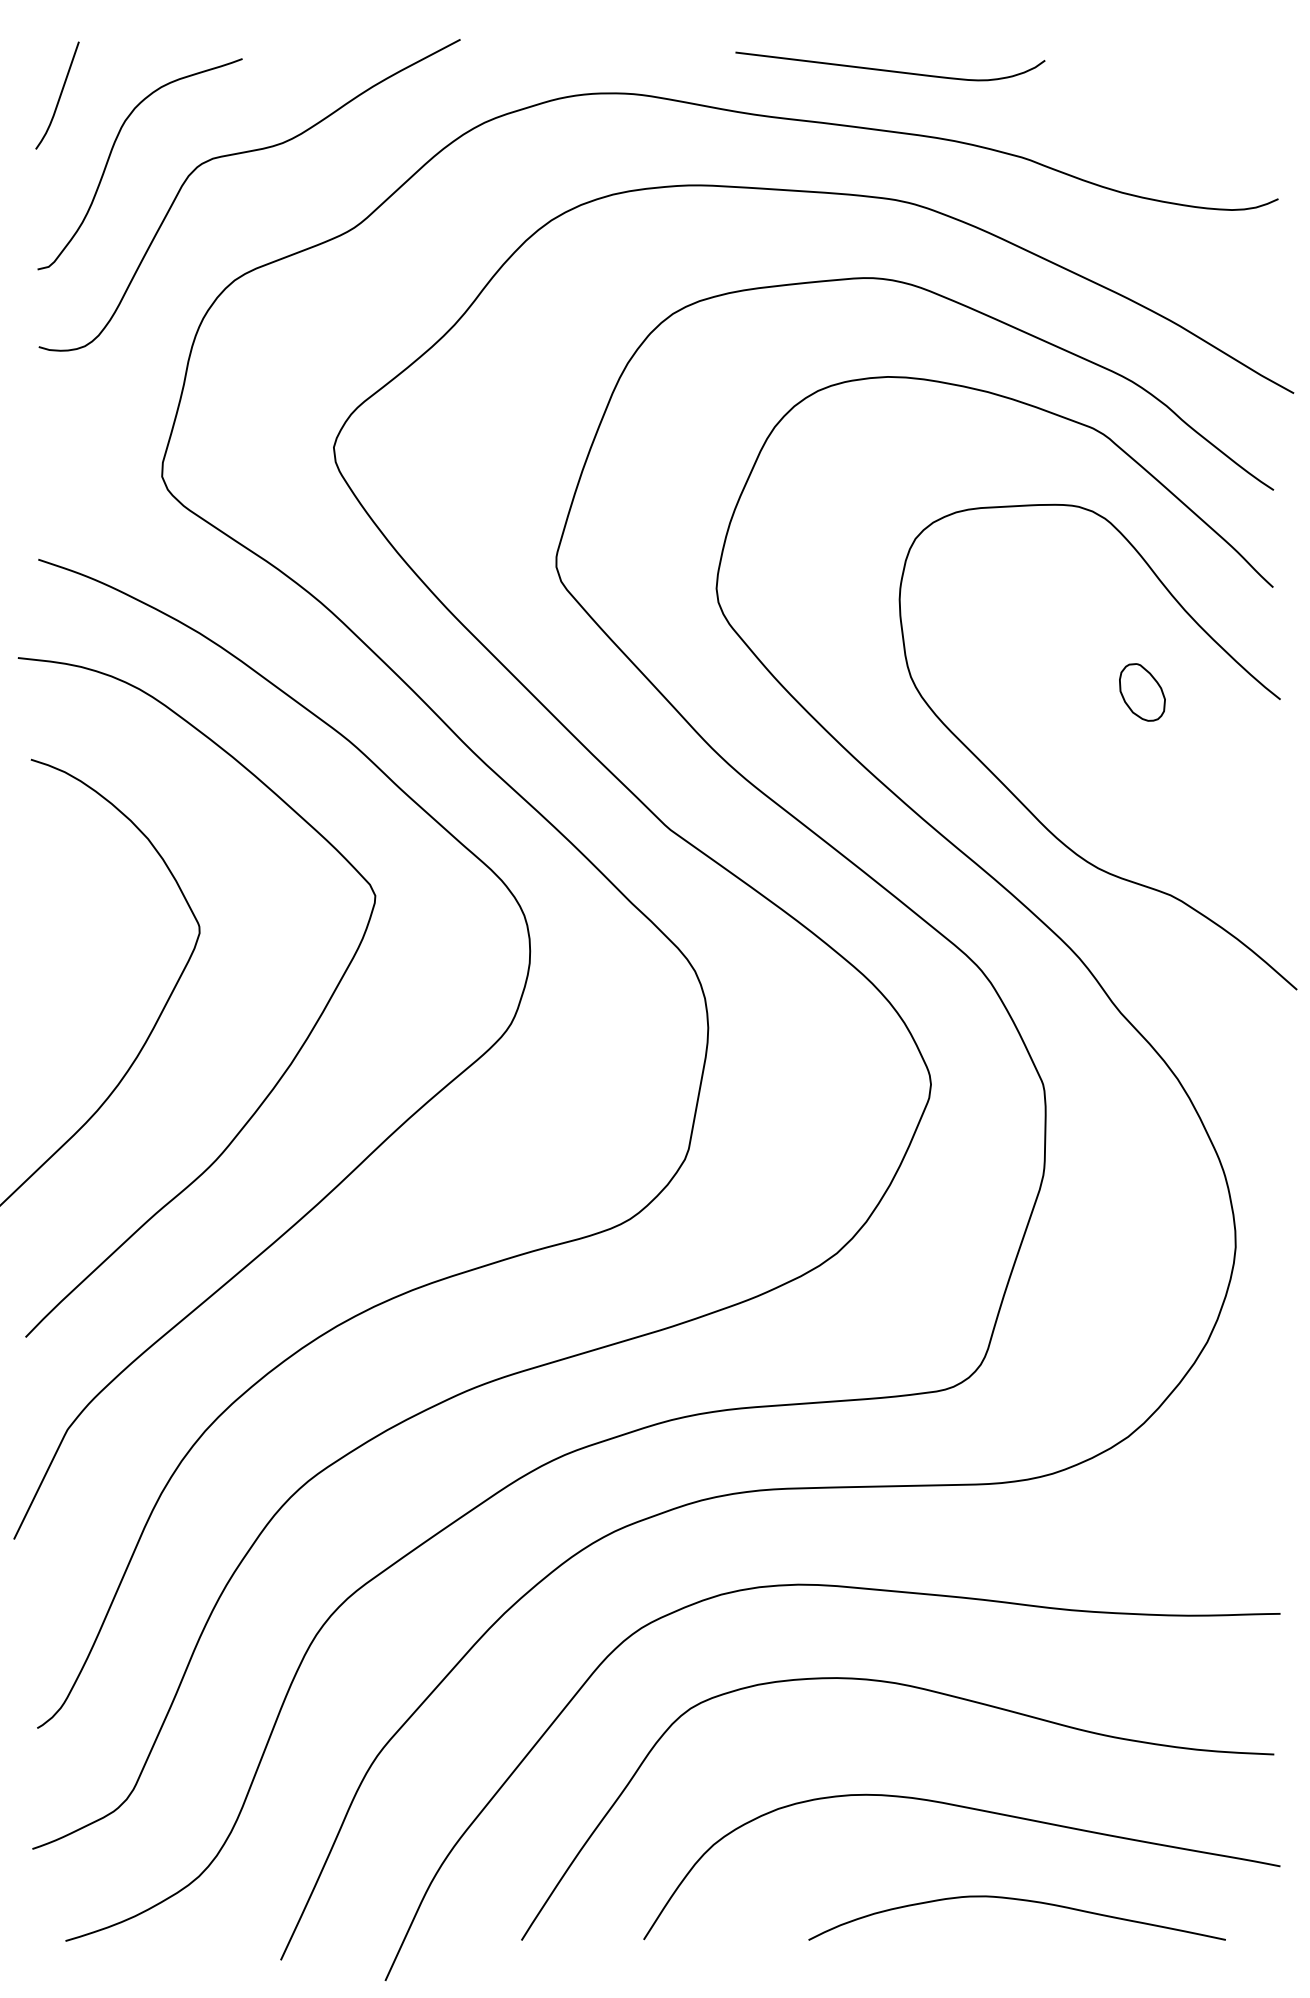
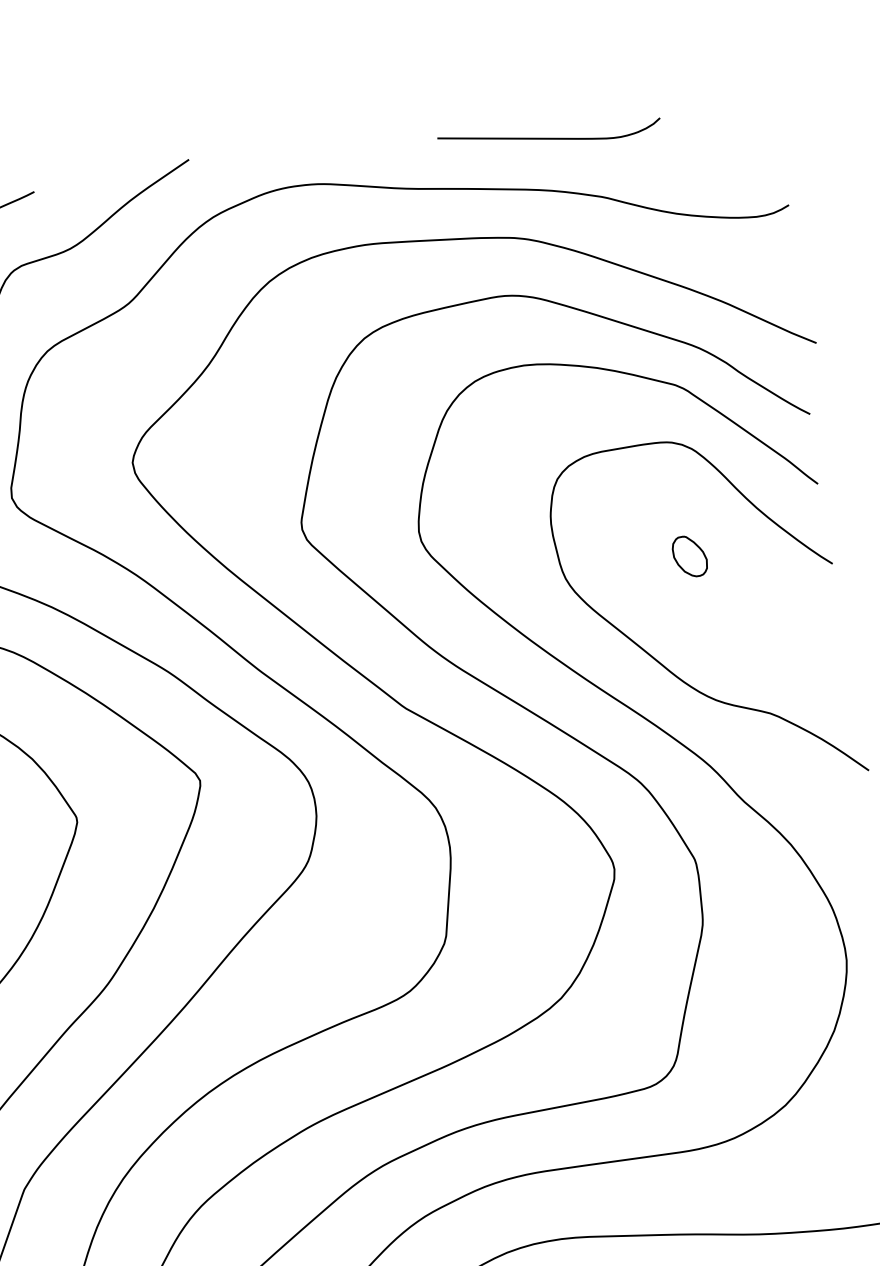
curve: (890, 70) -> (550, 138), moved
part: (1142, 692) -> (690, 556), moved

